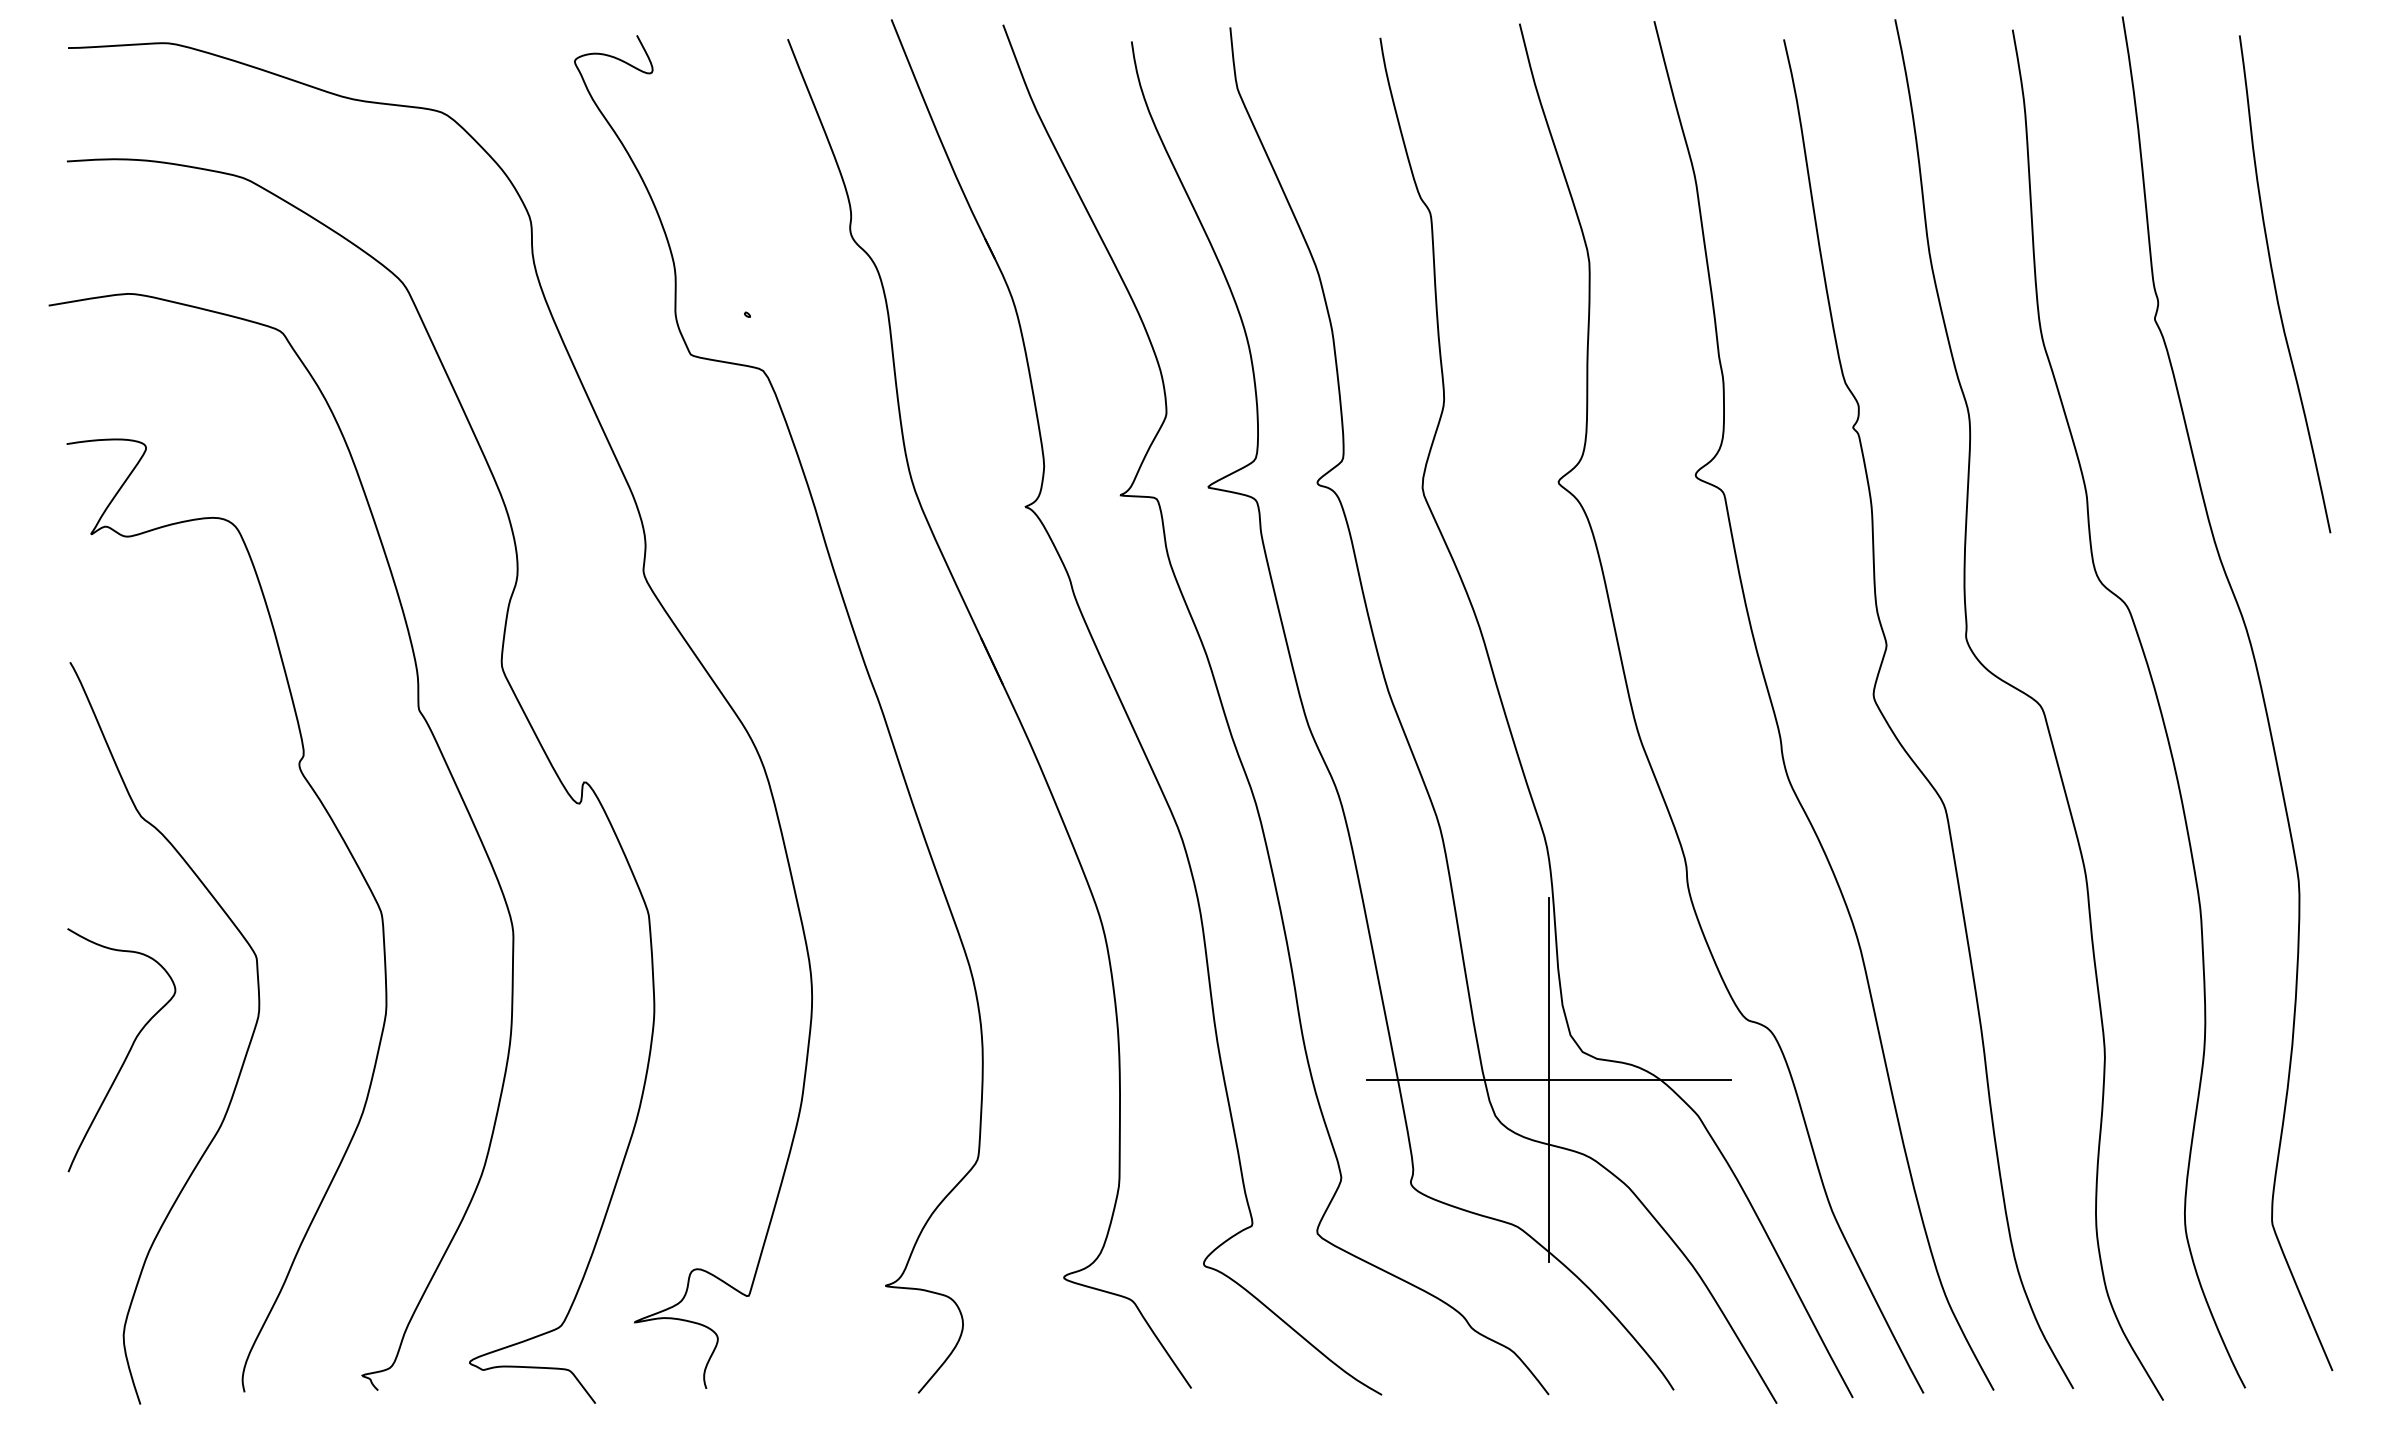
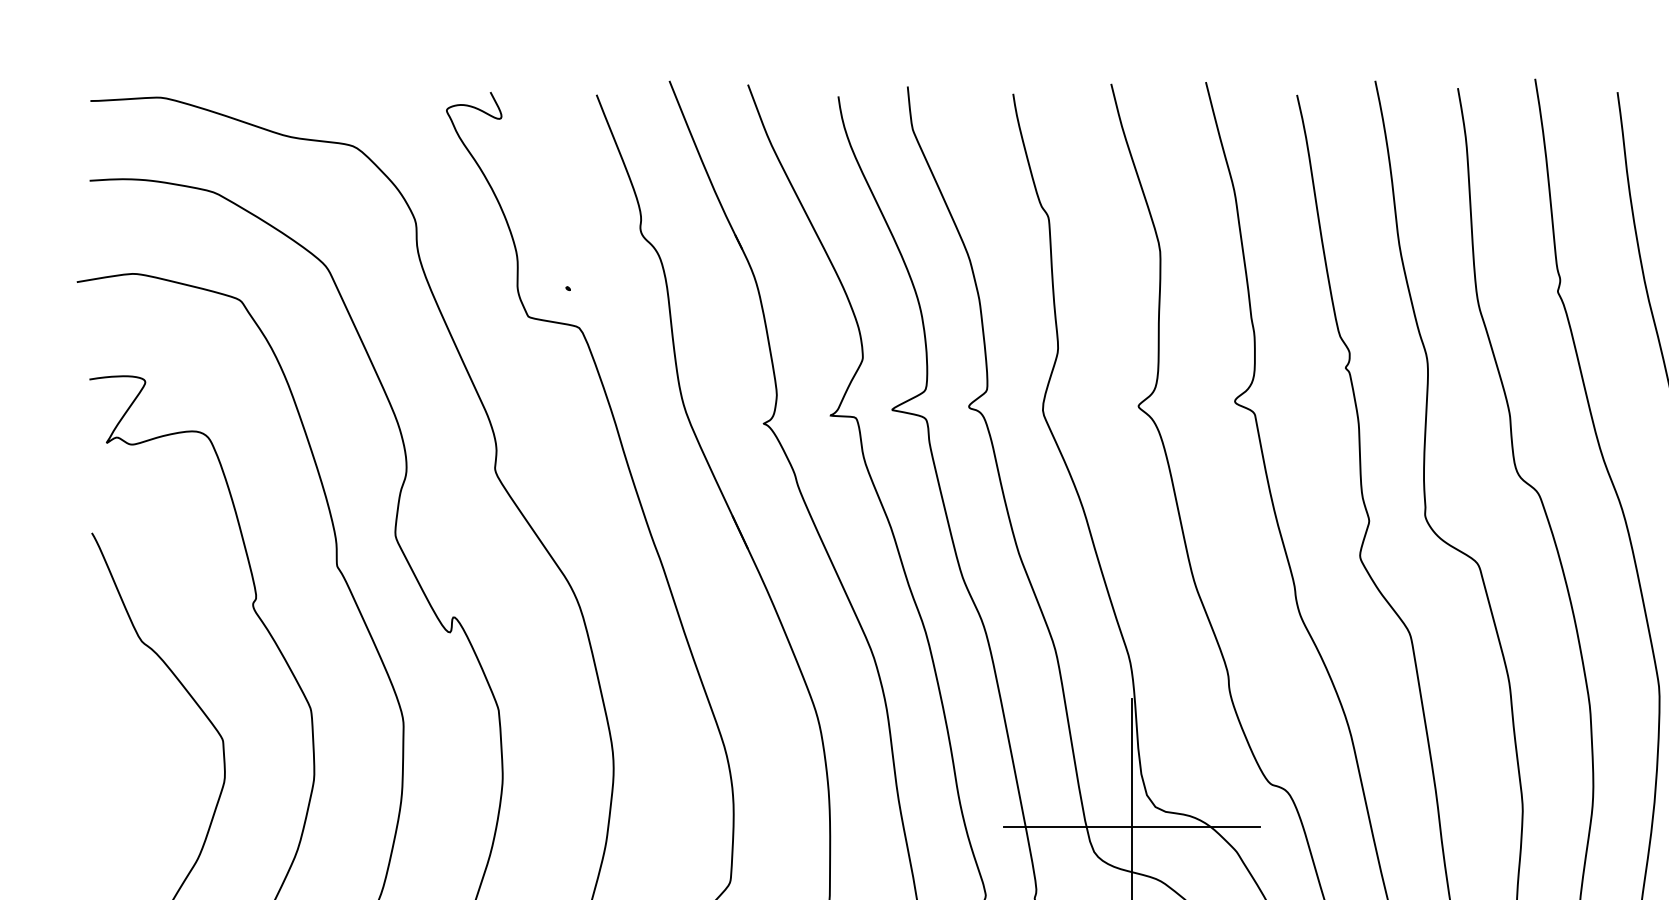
curve: (127, 1053) -> (132, 808), removed

